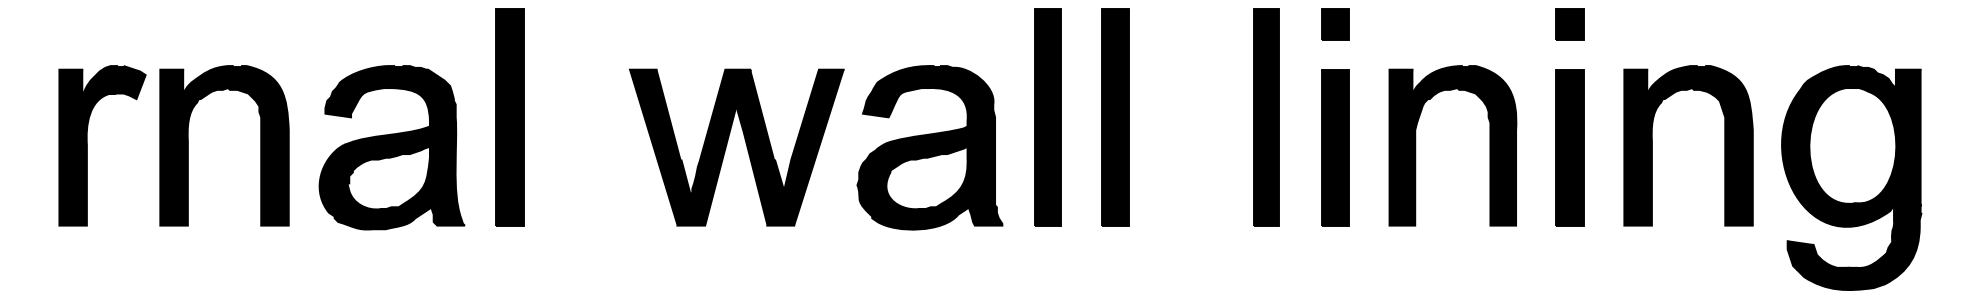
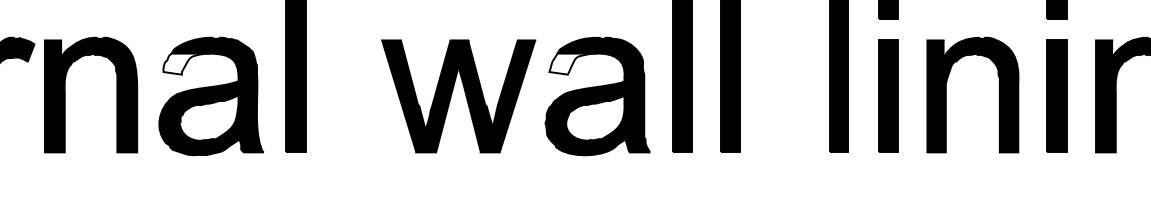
fill: (358, 102) -> (187, 63), removed
fill: (896, 102) -> (573, 63), removed

